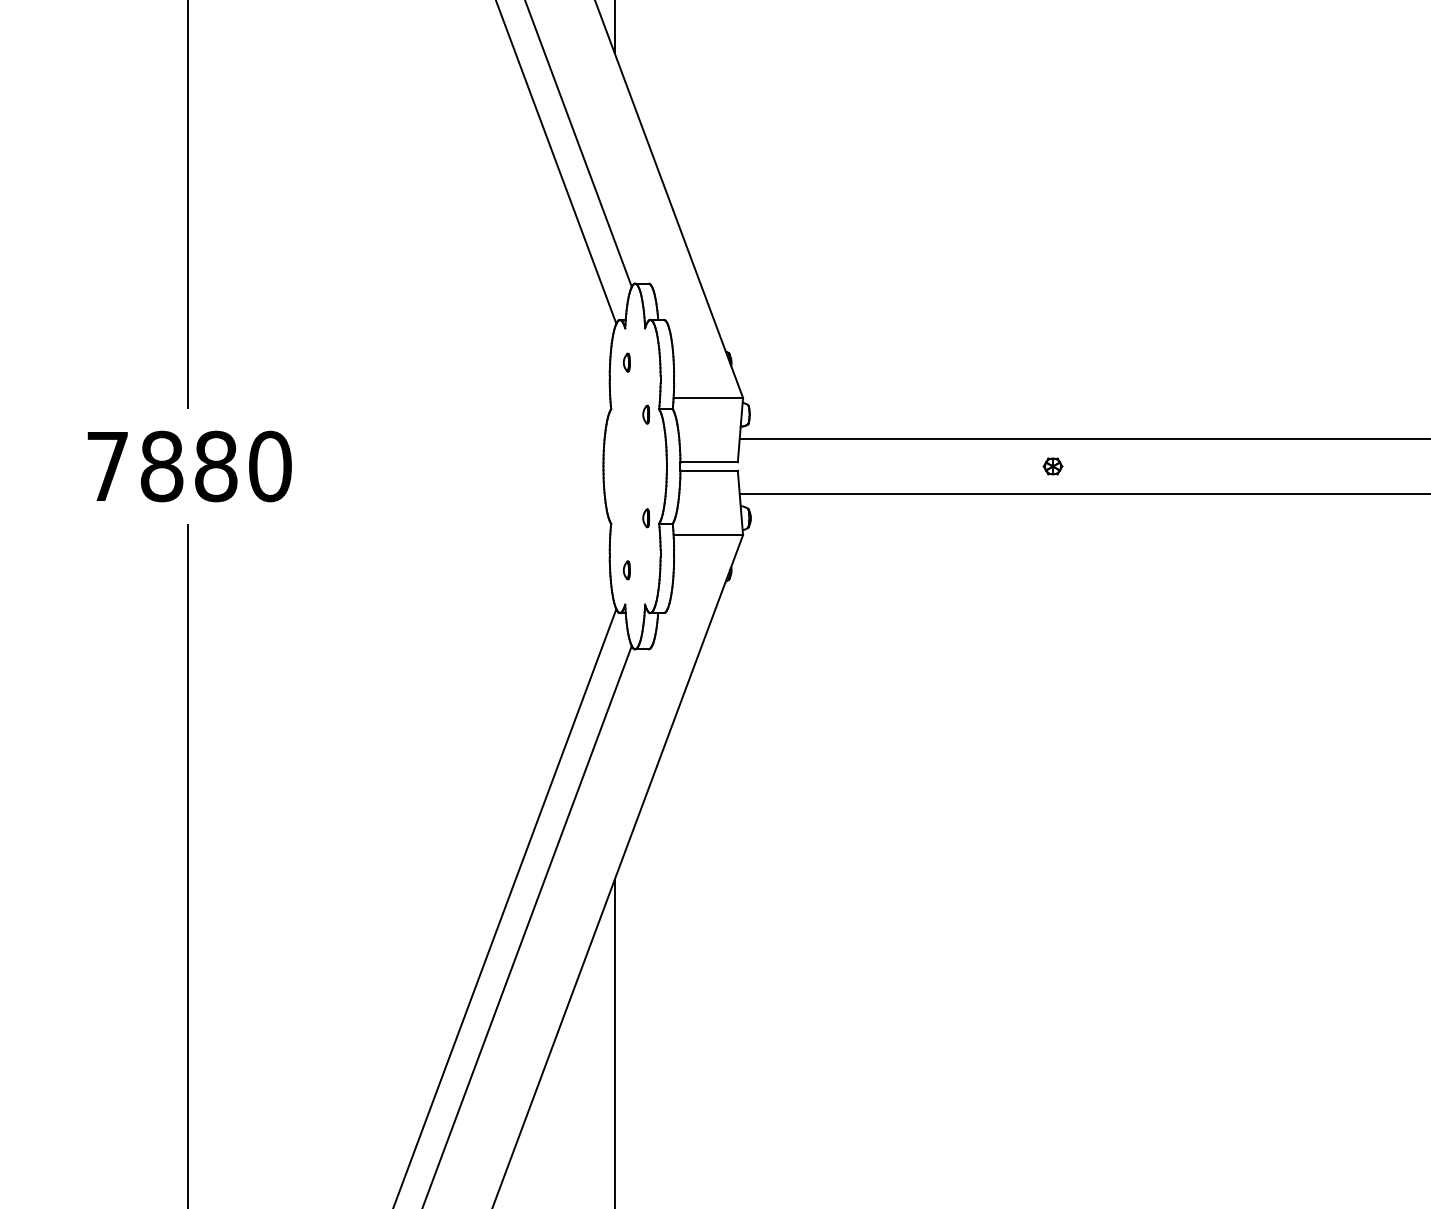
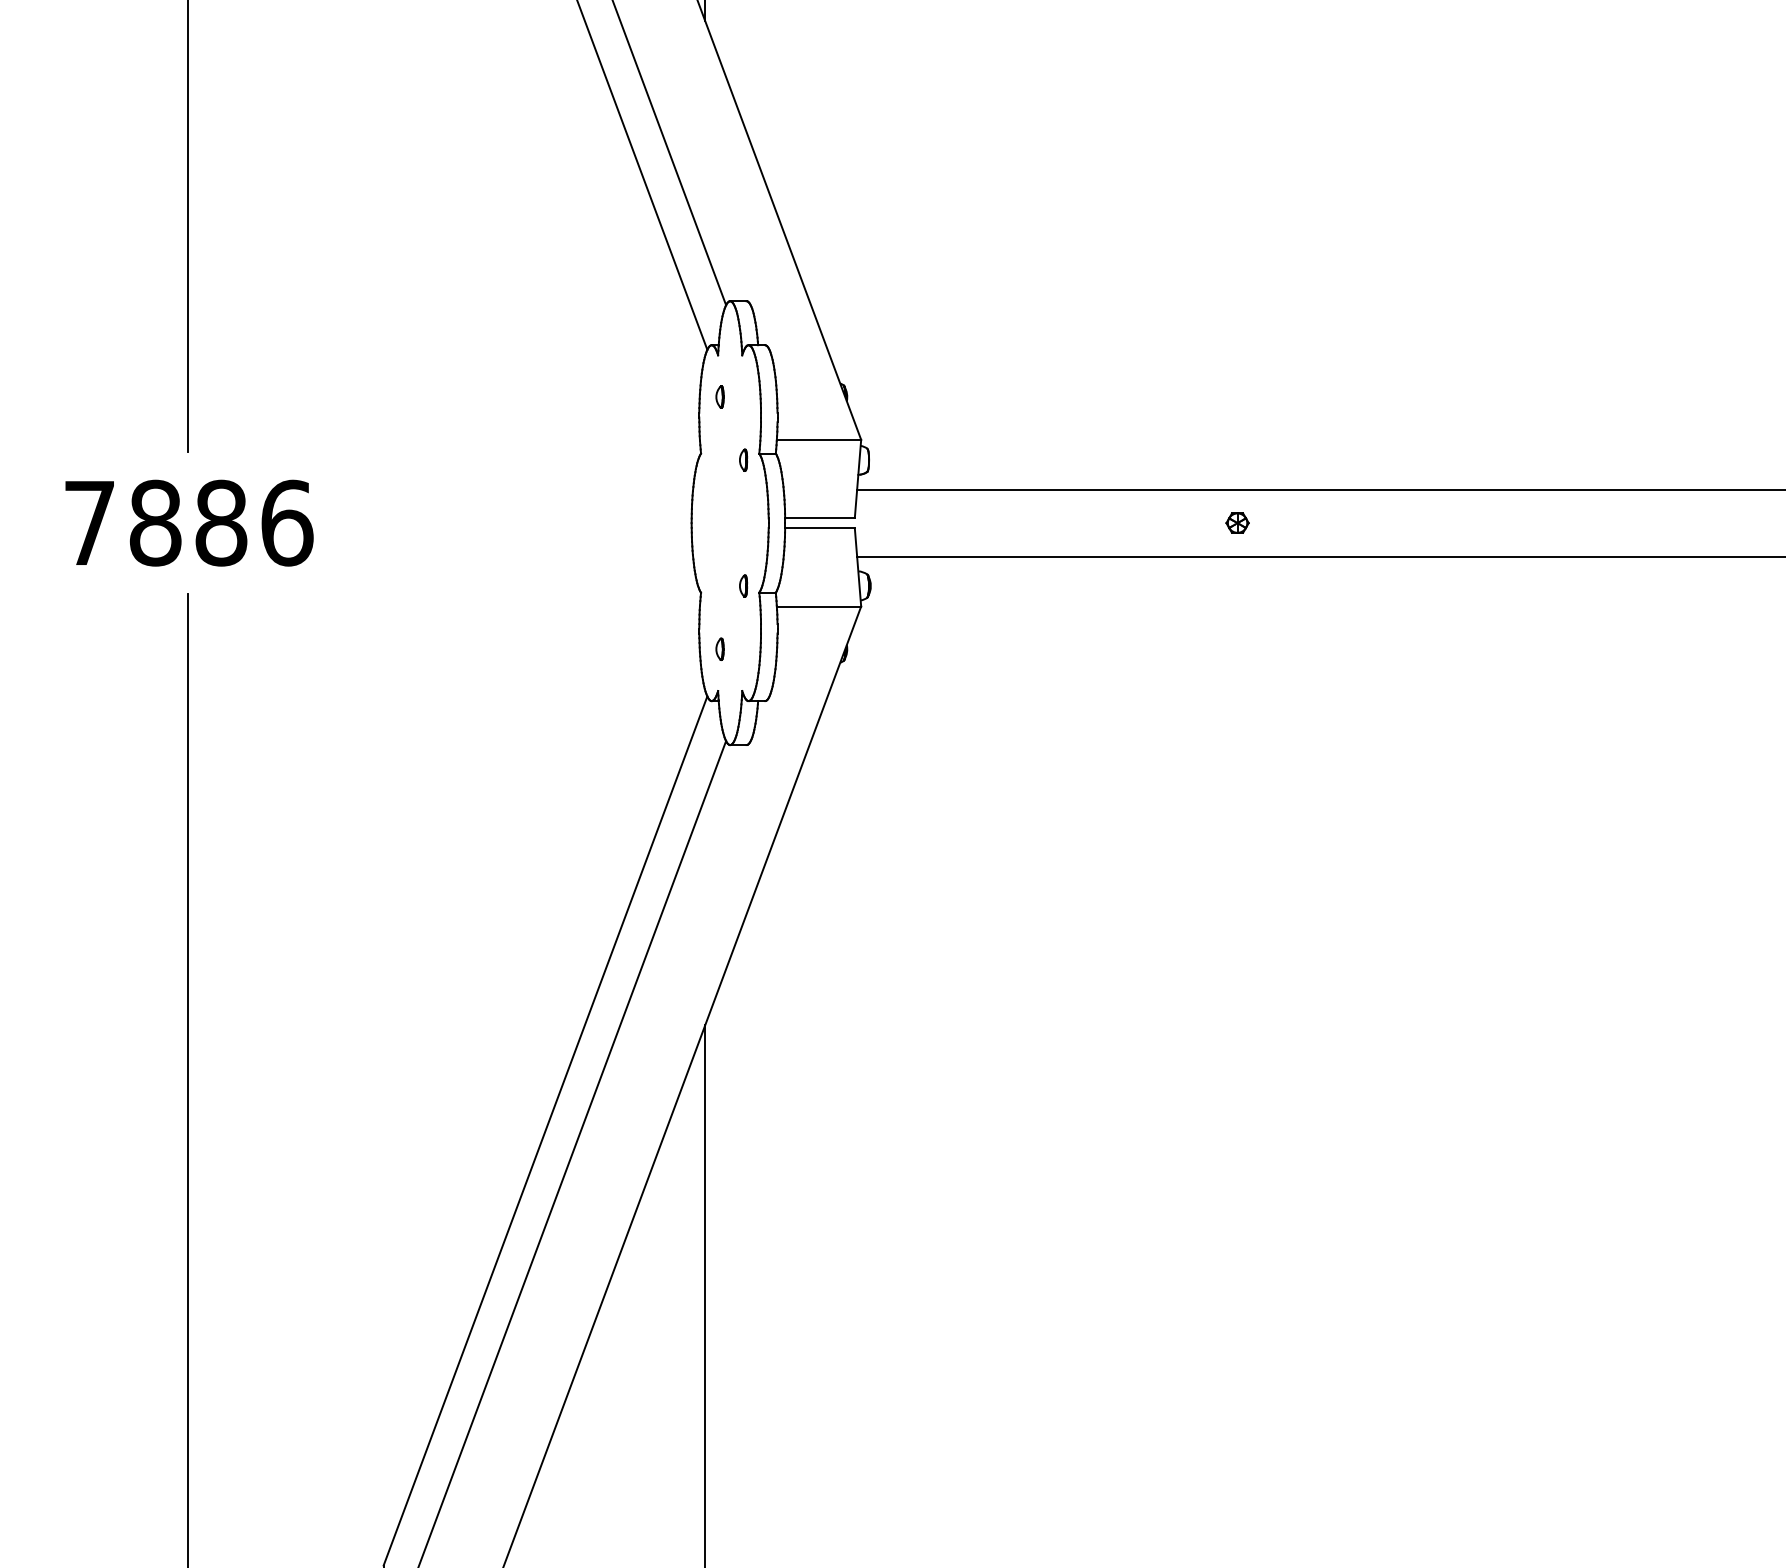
text: (270, 465) -> (287, 522), 7880 -> 7886

